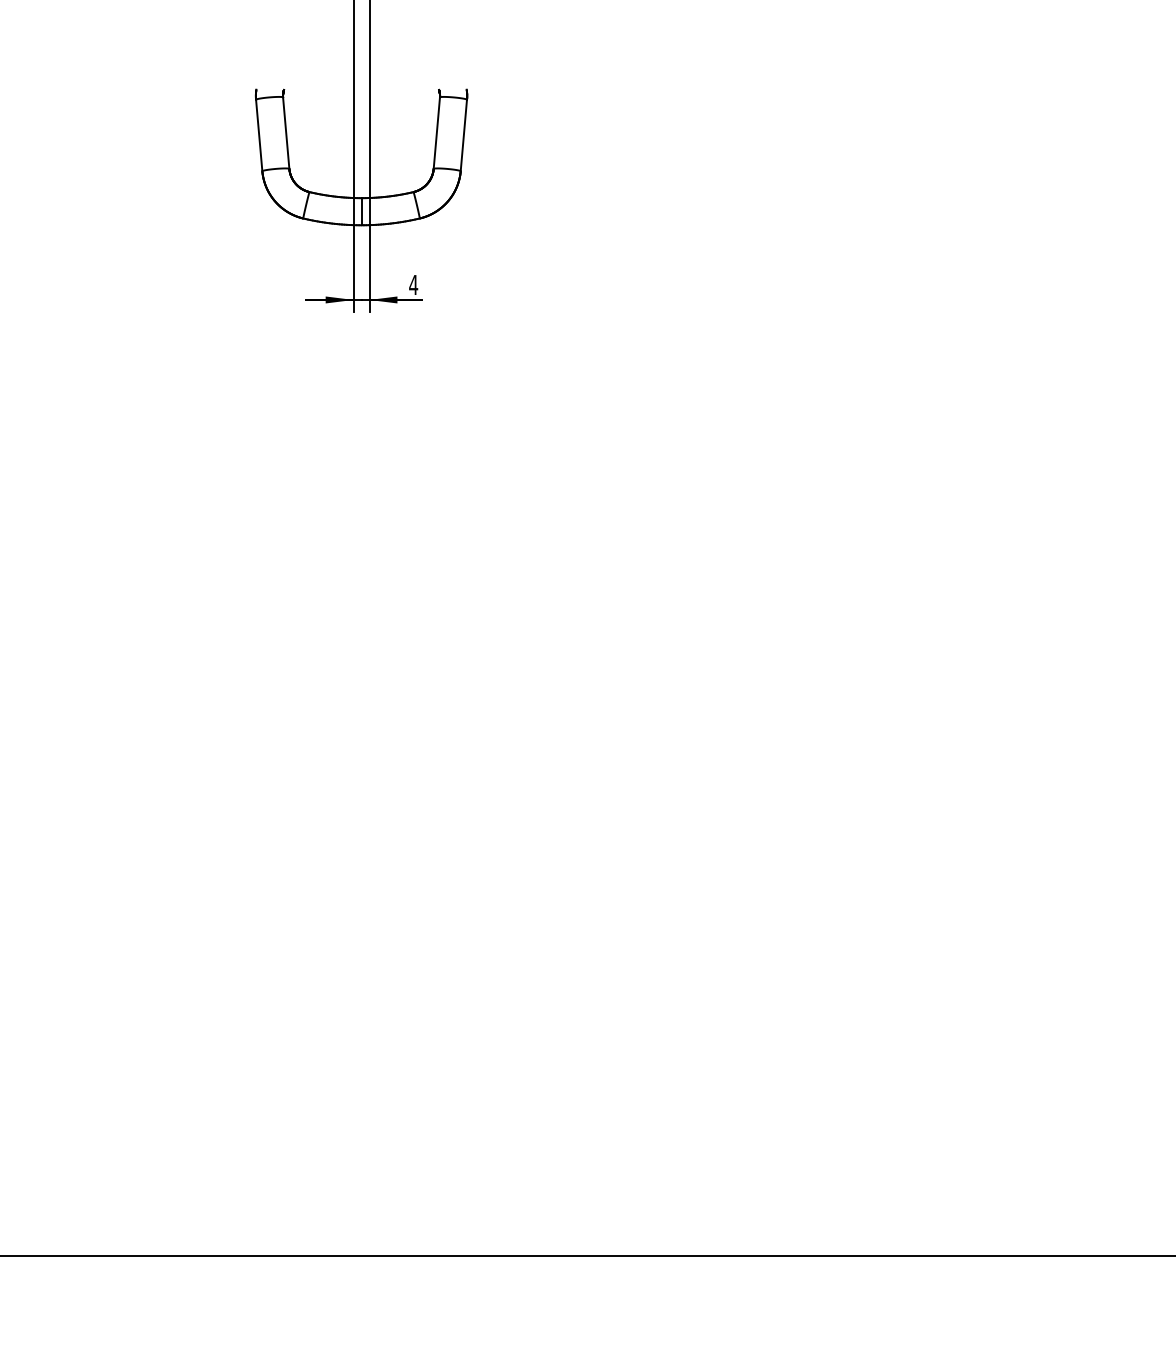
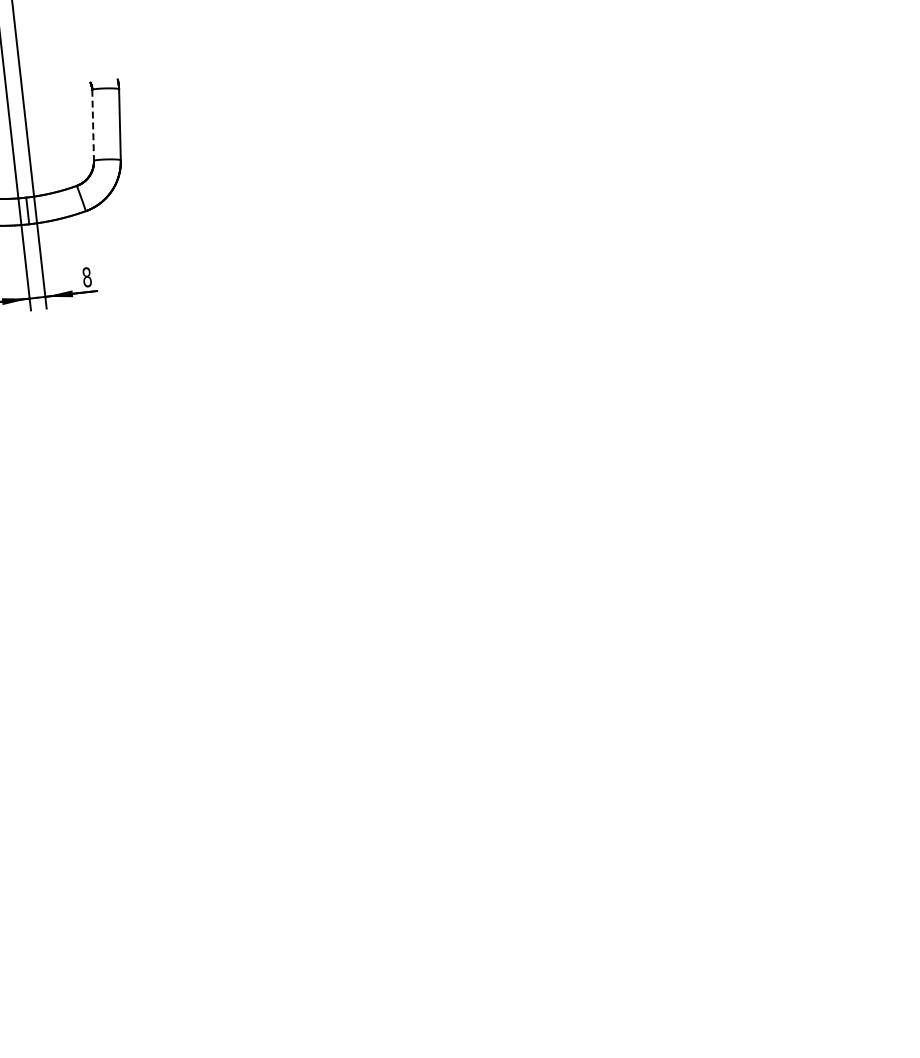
line: (436, 133) -> (92, 125), solid -> dashed
text: (413, 284) -> (86, 276), 4 -> 8

